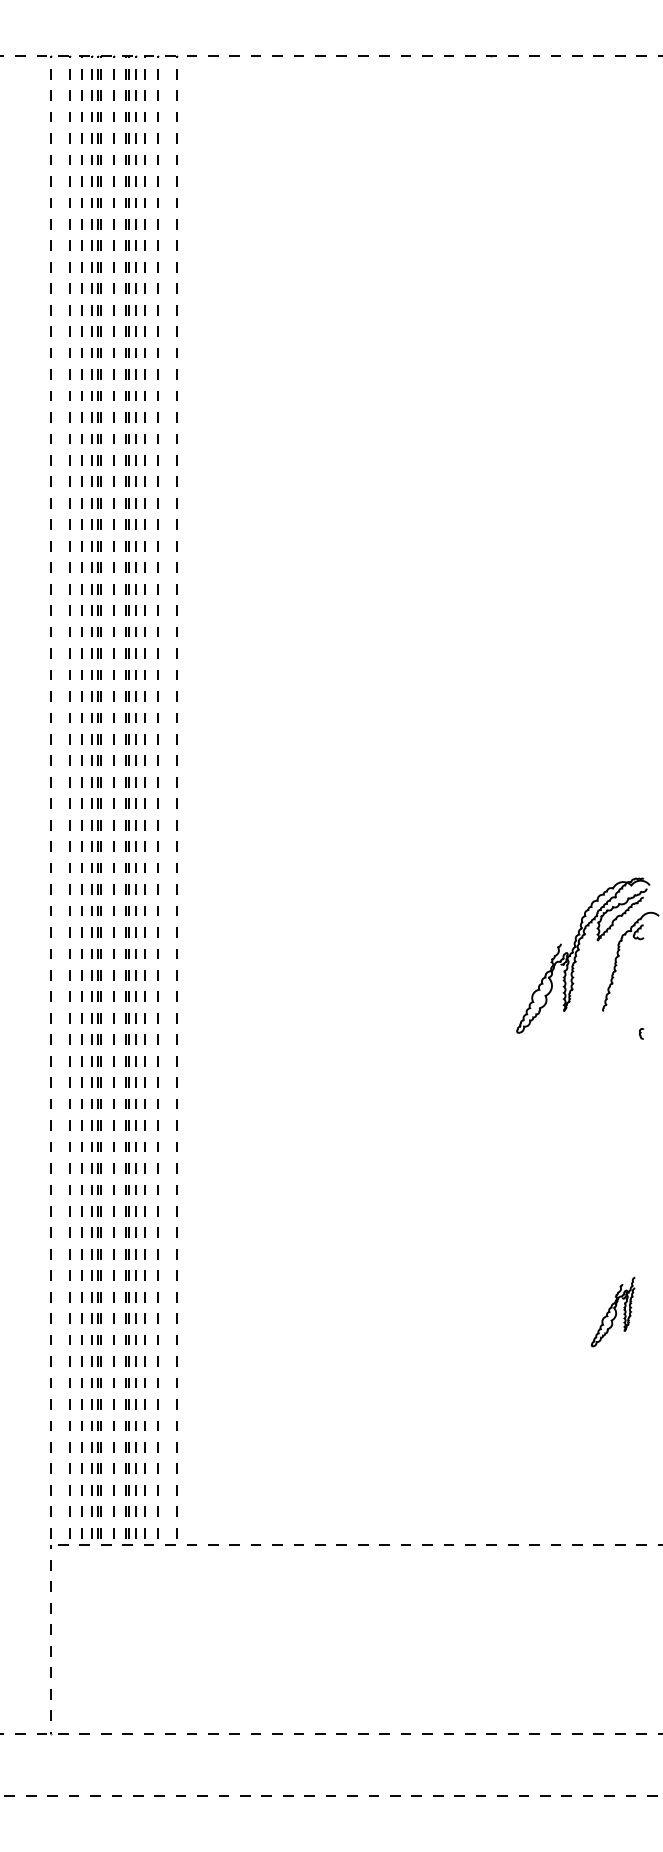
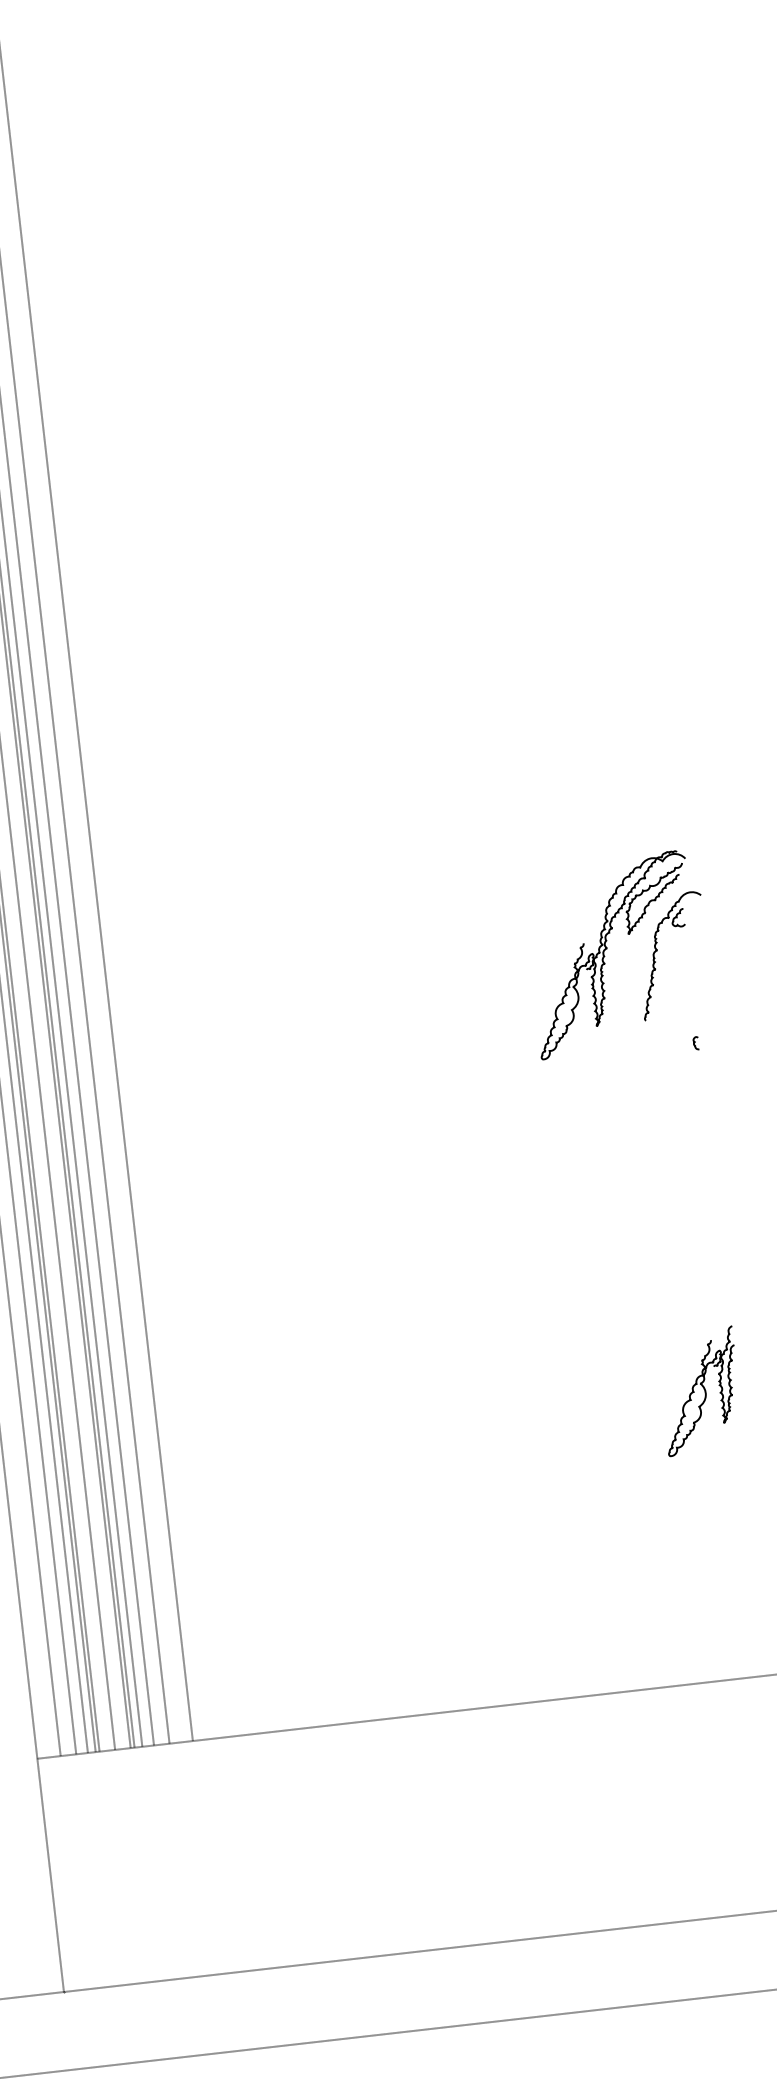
part: (612, 1311) -> (699, 1390), size x1.43

